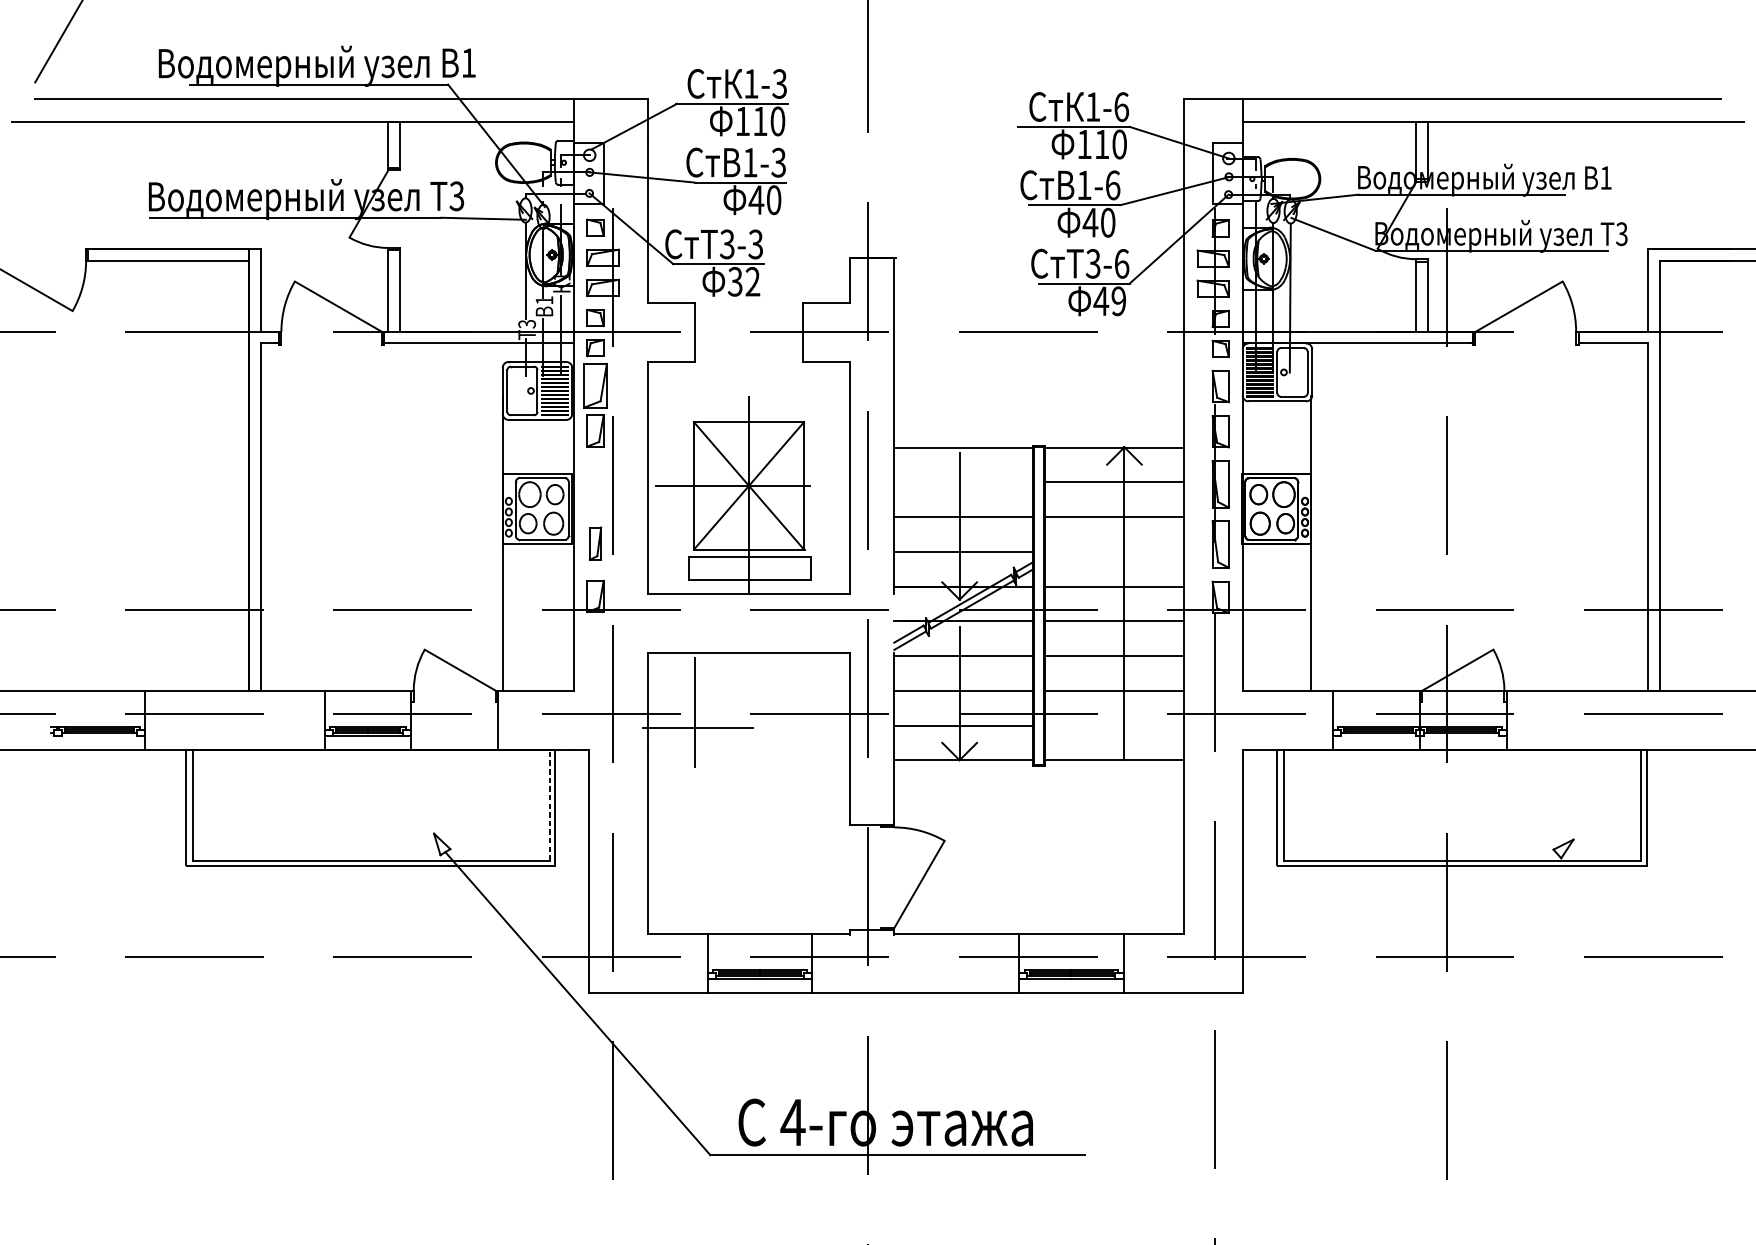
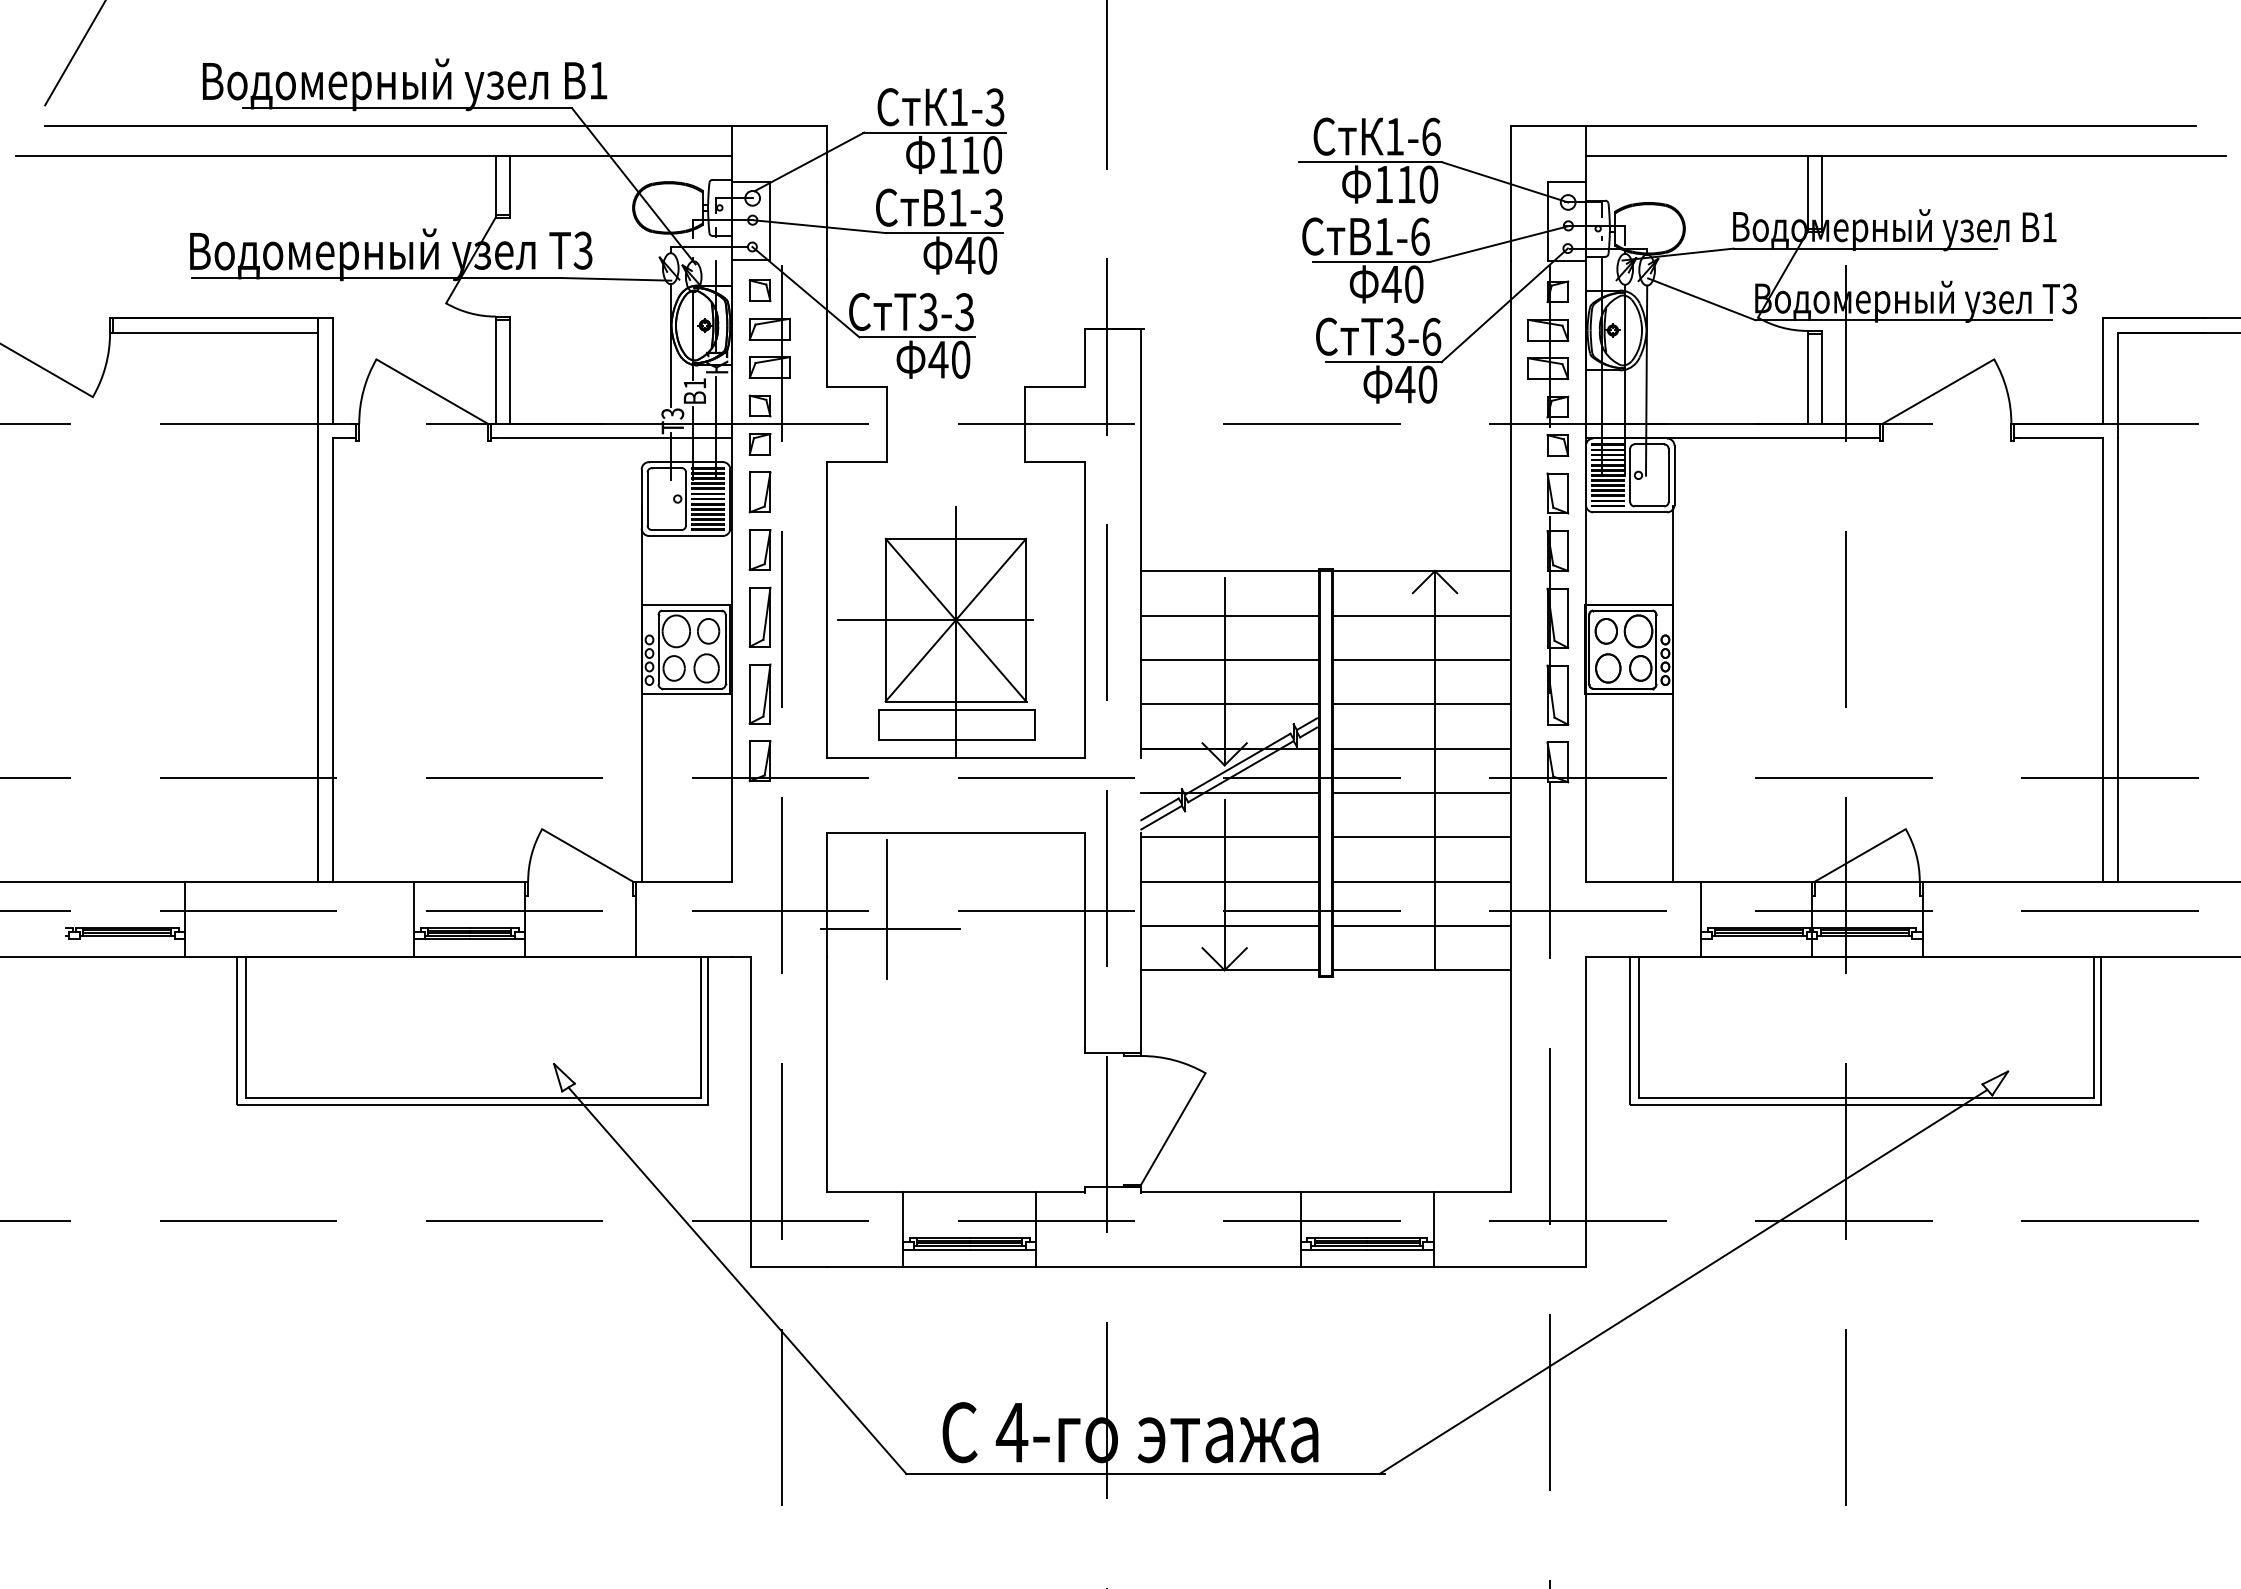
text: (743, 281) -> (949, 359), 32 -> 40
text: (1118, 301) -> (1427, 384), 49 -> 40
part: (595, 385) -> (759, 492), size x0.71
line: (963, 482) -> (1229, 615), added
part: (595, 483) -> (759, 616), added
part: (595, 543) -> (759, 693), size x1.43
line: (1113, 551) -> (1421, 704), added
line: (1113, 725) -> (1421, 925), added
line: (549, 805) -> (701, 1027), dashed -> solid
line: (1319, 1004) -> (1683, 1281), added

